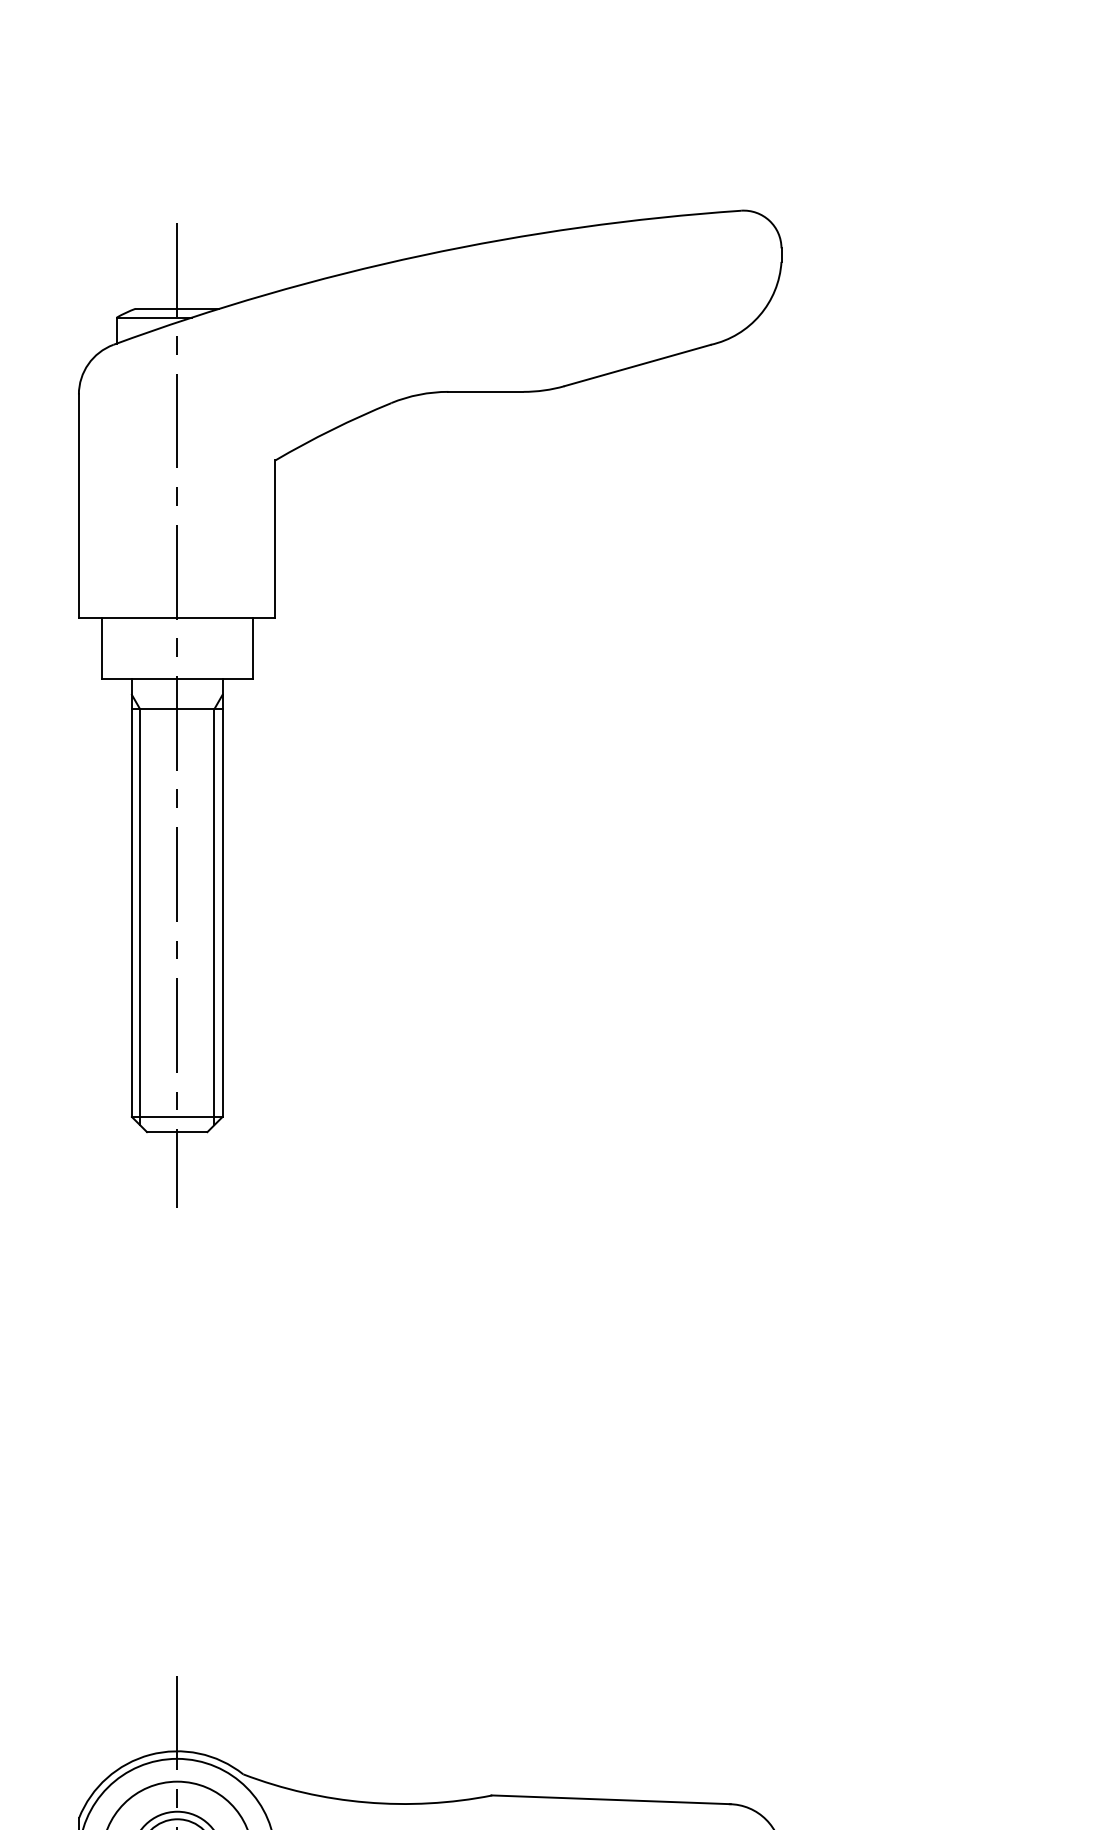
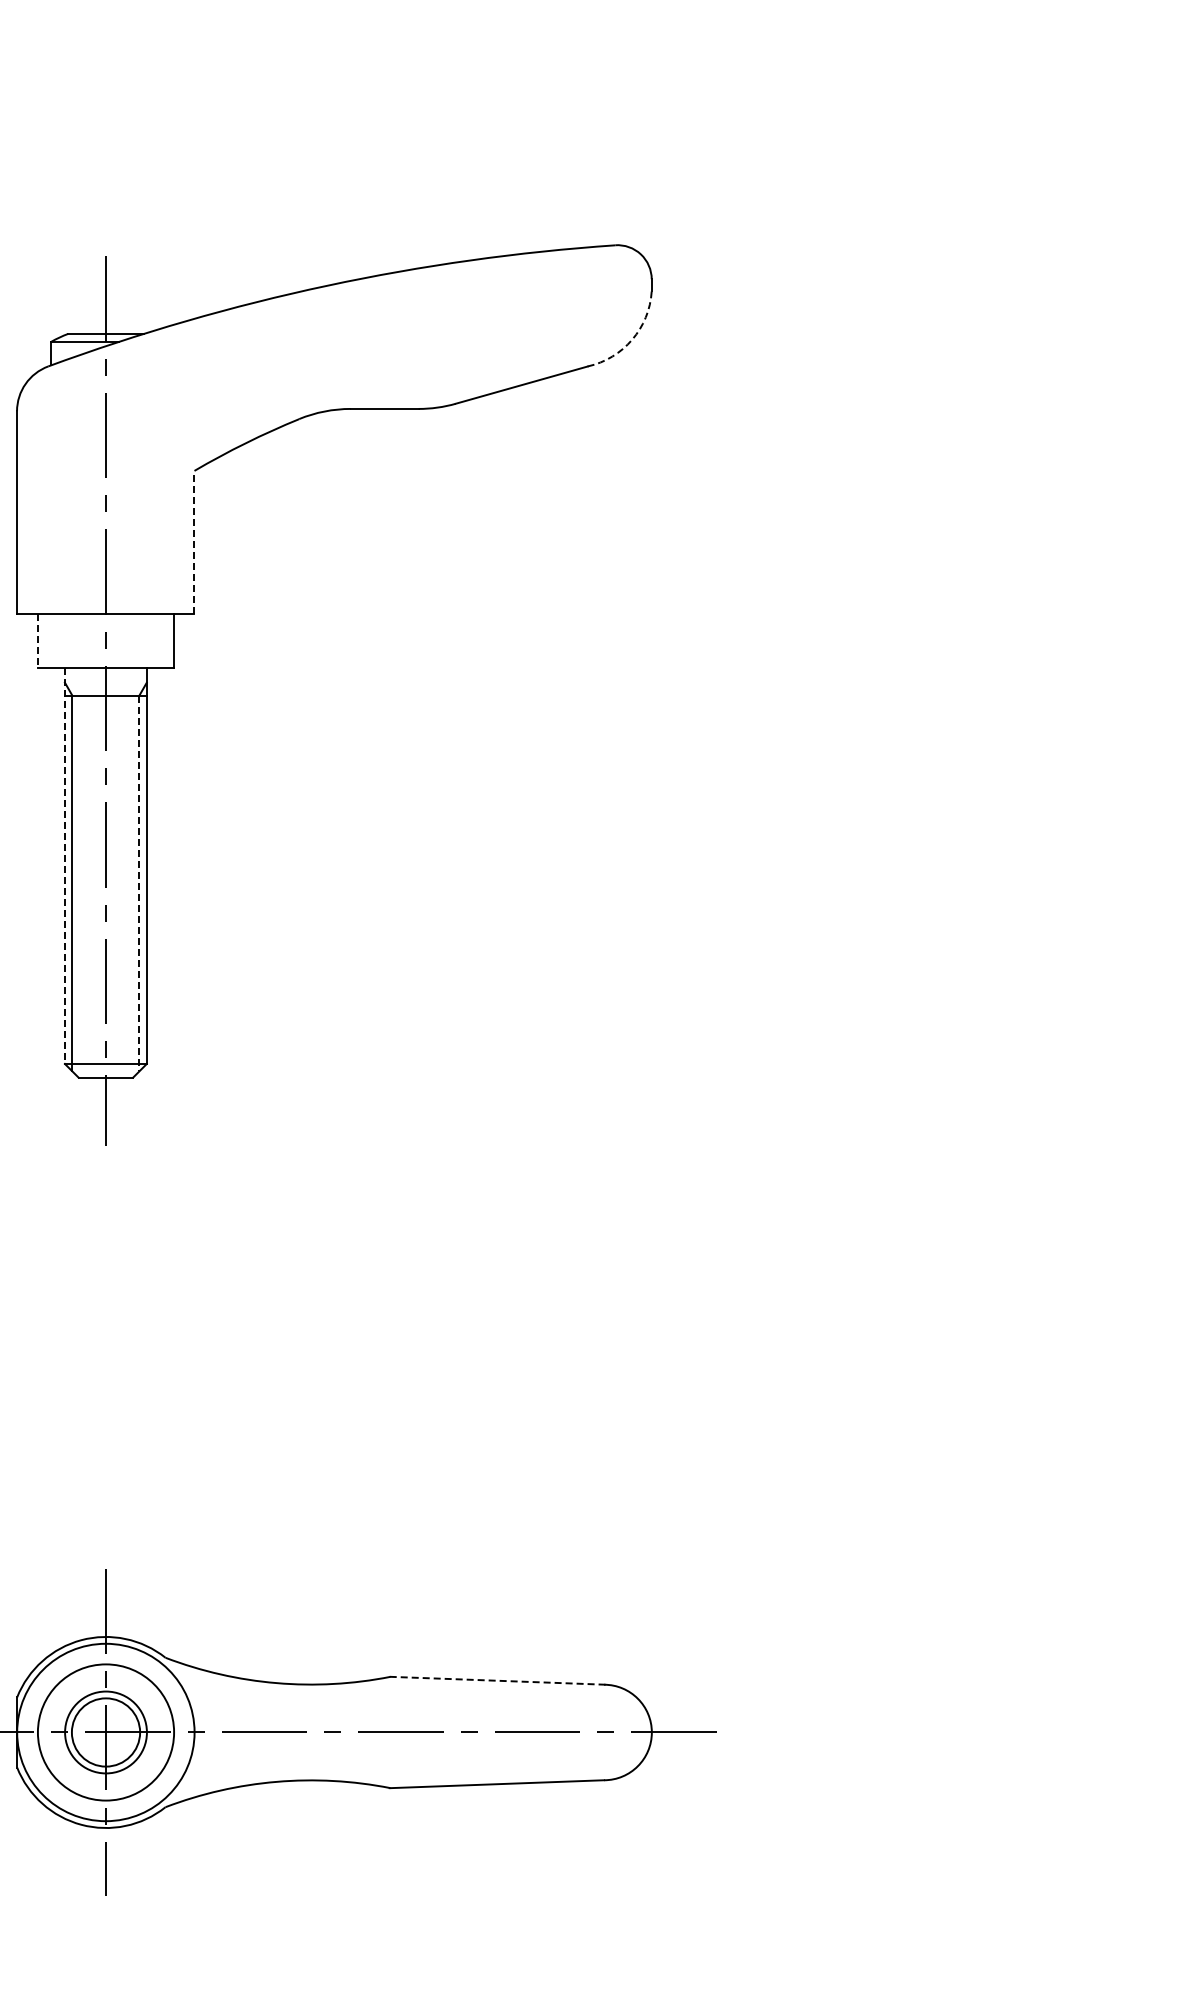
arc: (760, 315) -> (632, 339), solid -> dashed
line: (275, 538) -> (194, 541), solid -> dashed
line: (101, 649) -> (37, 641), solid -> dashed
line: (131, 898) -> (64, 866), solid -> dashed
line: (214, 917) -> (139, 883), solid -> dashed
line: (611, 1799) -> (498, 1680), solid -> dashed

